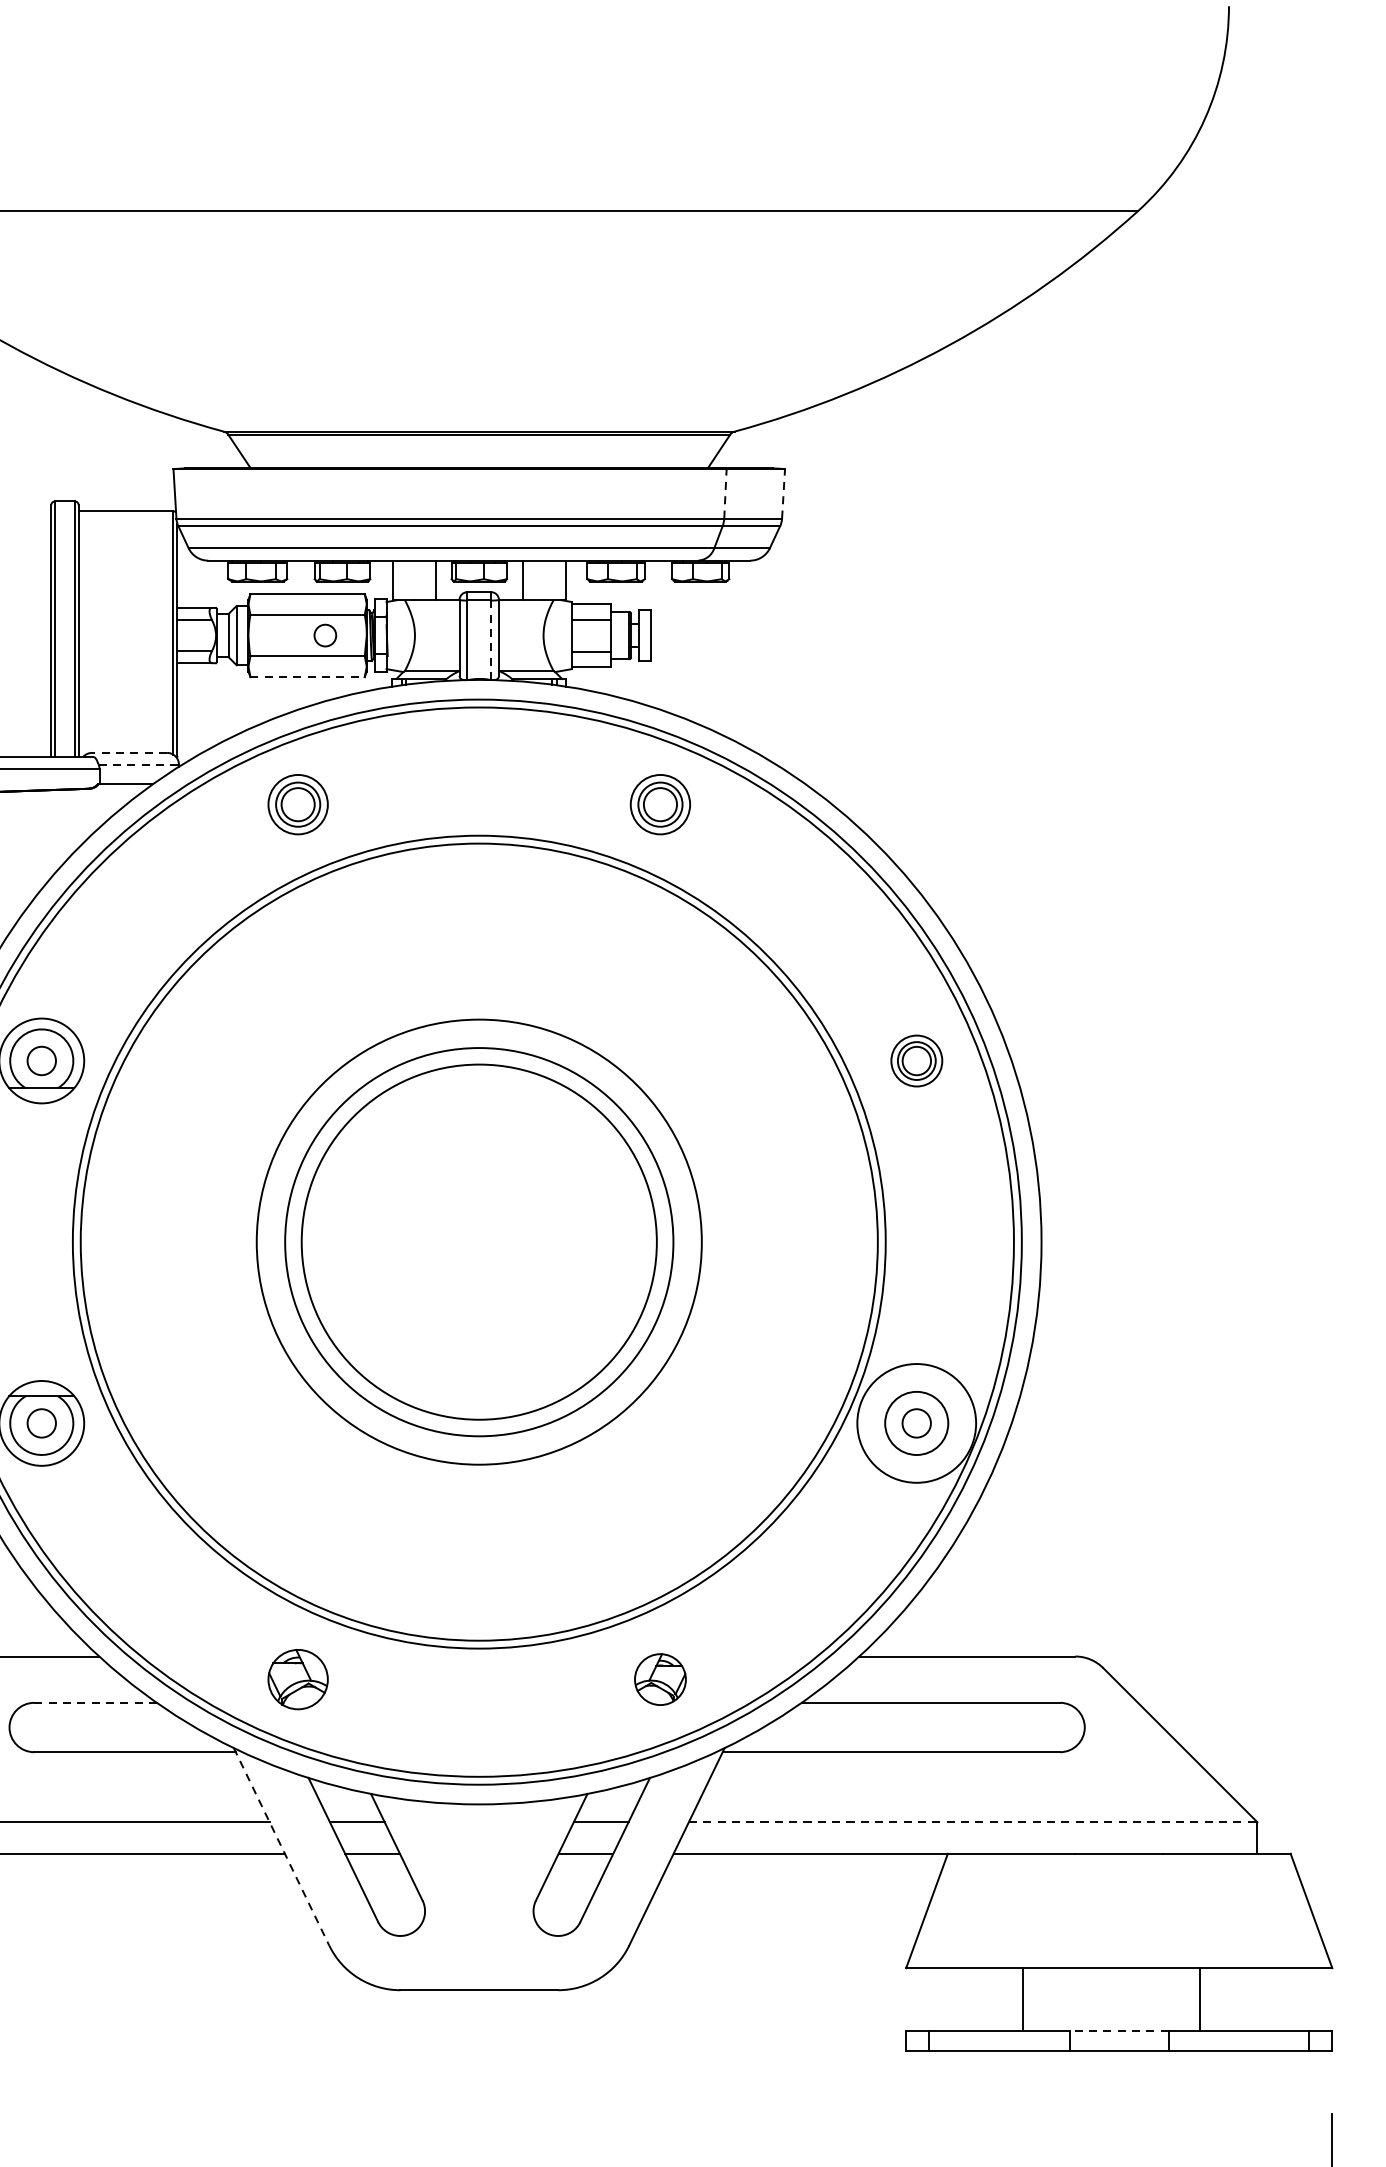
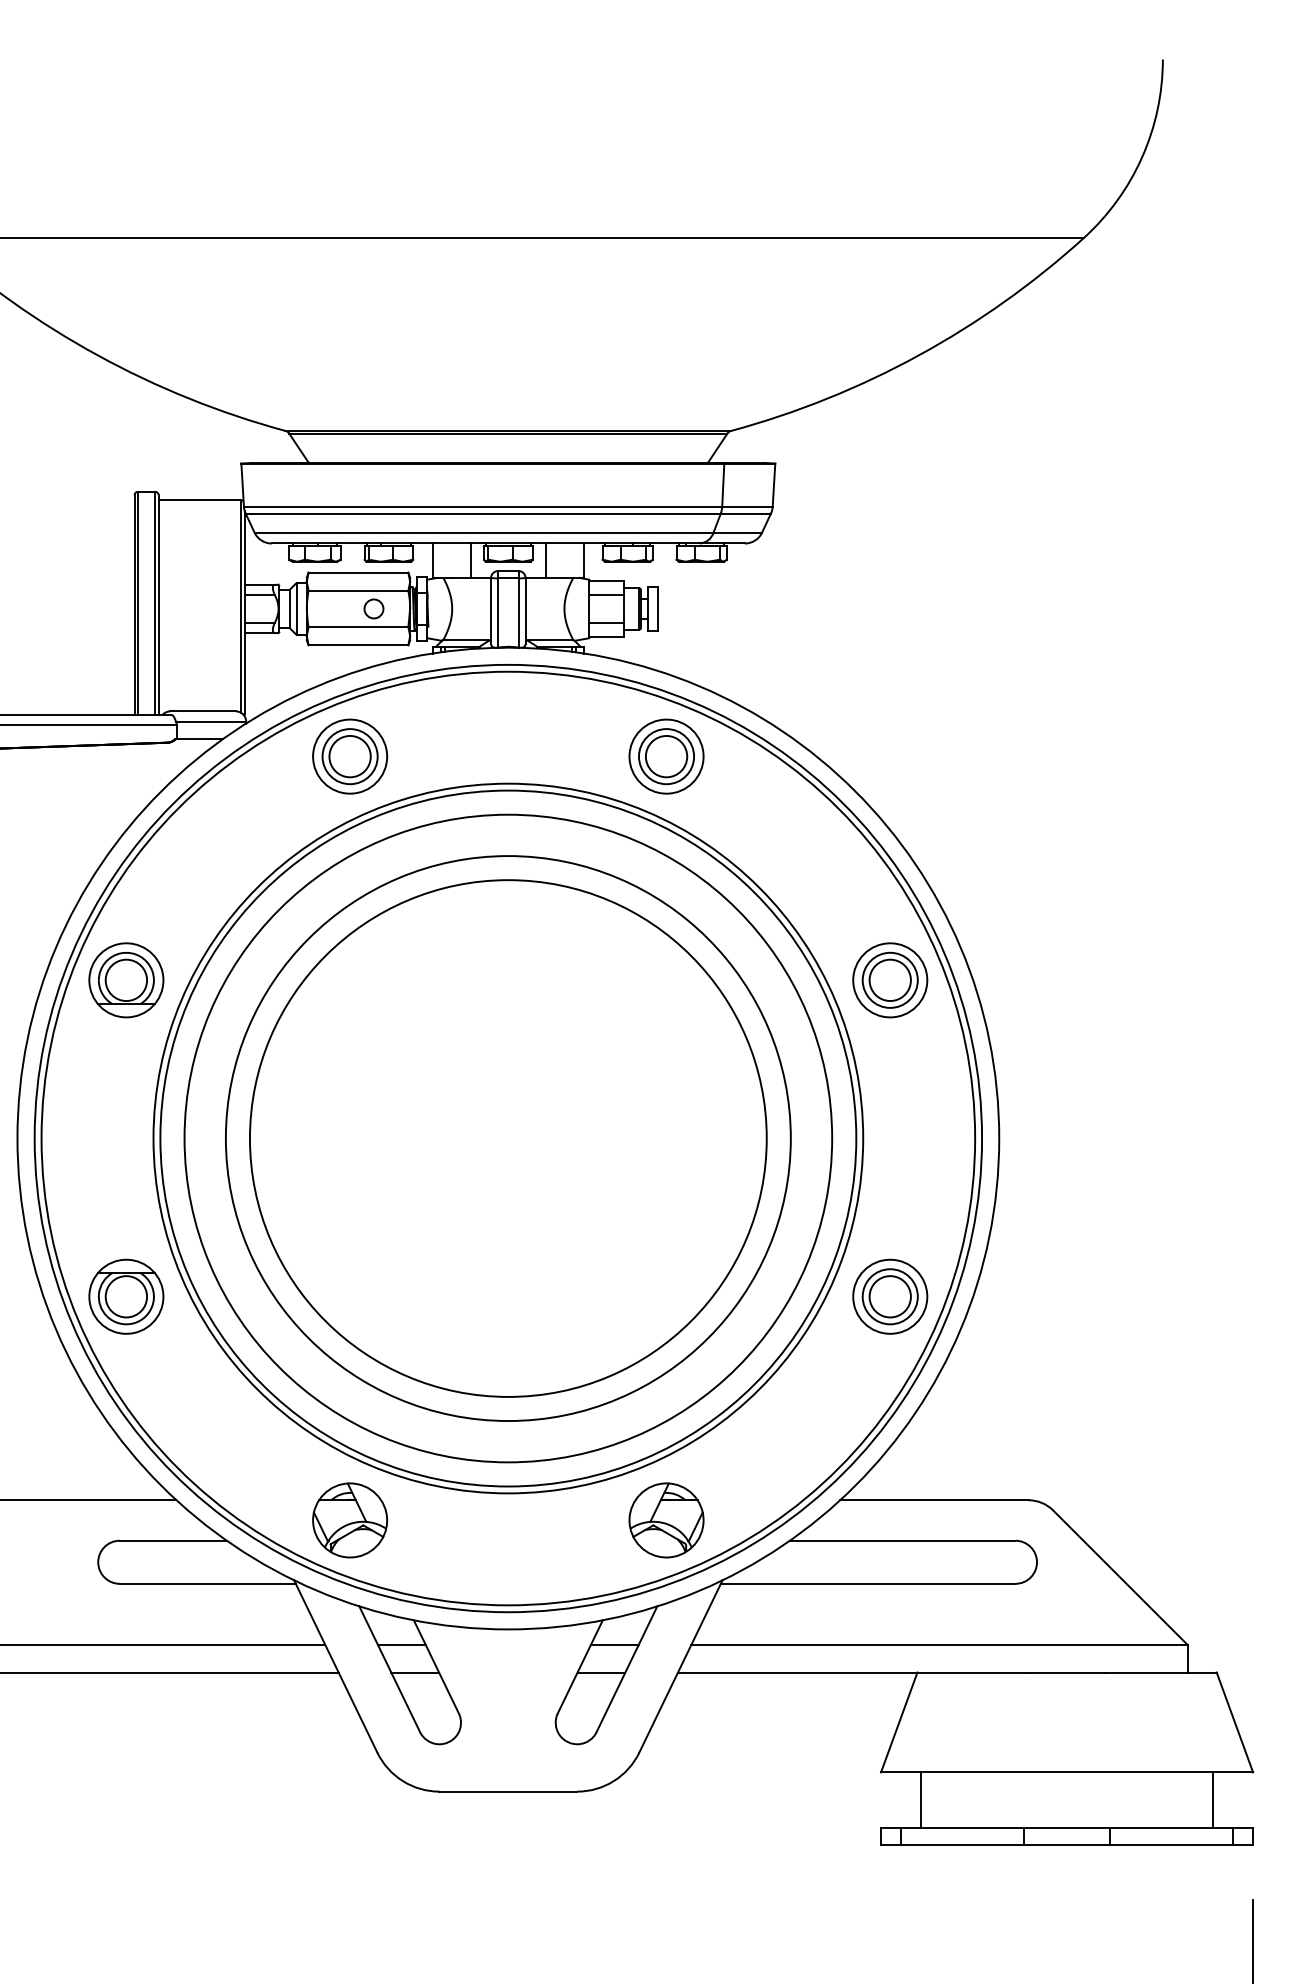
line: (725, 494) -> (723, 485), dashed -> solid
line: (784, 494) -> (774, 485), dashed -> solid
line: (490, 640) -> (518, 613), dashed -> solid
line: (307, 677) -> (358, 645), dashed -> solid
line: (130, 753) -> (203, 711), dashed -> solid
line: (139, 764) -> (211, 721), dashed -> solid
part: (298, 804) -> (350, 756), size x1.43
part: (660, 804) -> (666, 756), size x1.43
circle: (41, 1061) -> (126, 980), size x1.67
part: (916, 1061) -> (890, 980), size x1.67
circle: (478, 1242) -> (507, 1138), size x1.67
circle: (478, 1242) -> (507, 1138), size x1.67
circle: (479, 1242) -> (508, 1138), size x1.67
circle: (41, 1423) -> (126, 1296), size x1.67
circle: (915, 1423) -> (889, 1296), size x1.67
circle: (916, 1423) -> (890, 1296), size x0.71
part: (298, 1679) -> (350, 1520), size x1.43
part: (660, 1679) -> (666, 1520), size x1.67
line: (95, 1702) -> (173, 1540), dashed -> solid
line: (973, 1821) -> (939, 1644), dashed -> solid
line: (281, 1846) -> (335, 1666), dashed -> solid
line: (1022, 1999) -> (920, 1799), moved
line: (1199, 1999) -> (1213, 1799), moved
line: (1118, 2031) -> (1066, 1827), dashed -> solid

